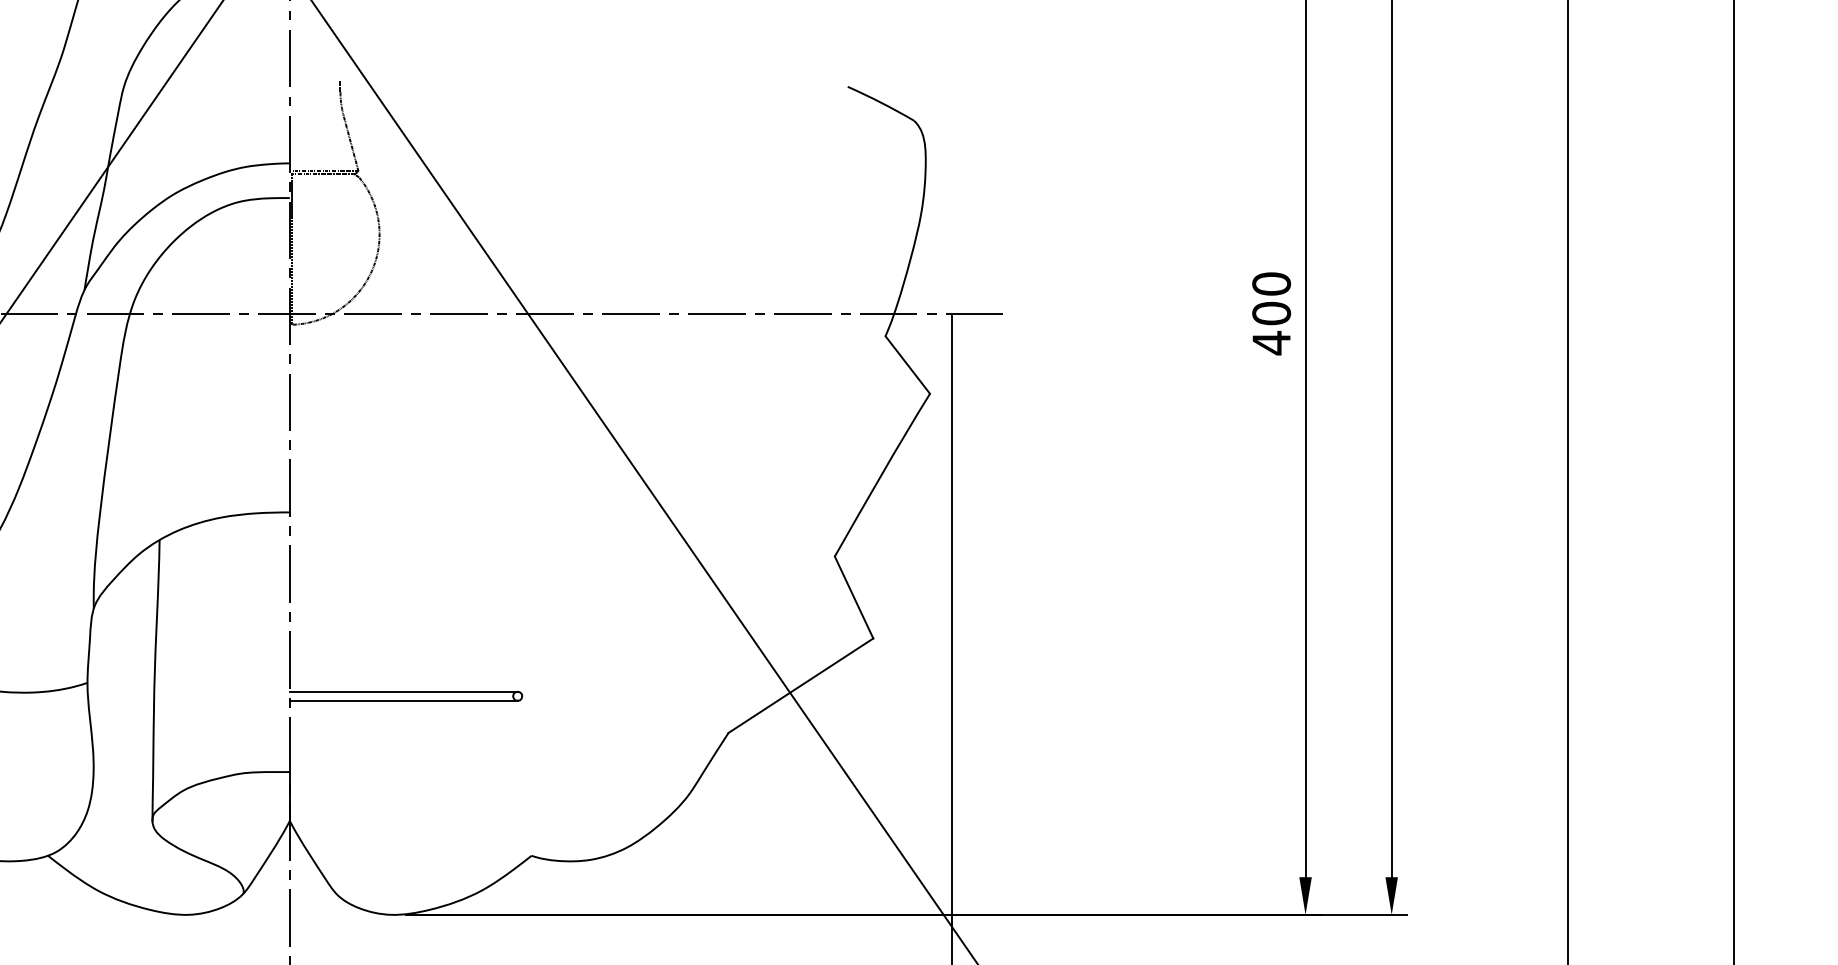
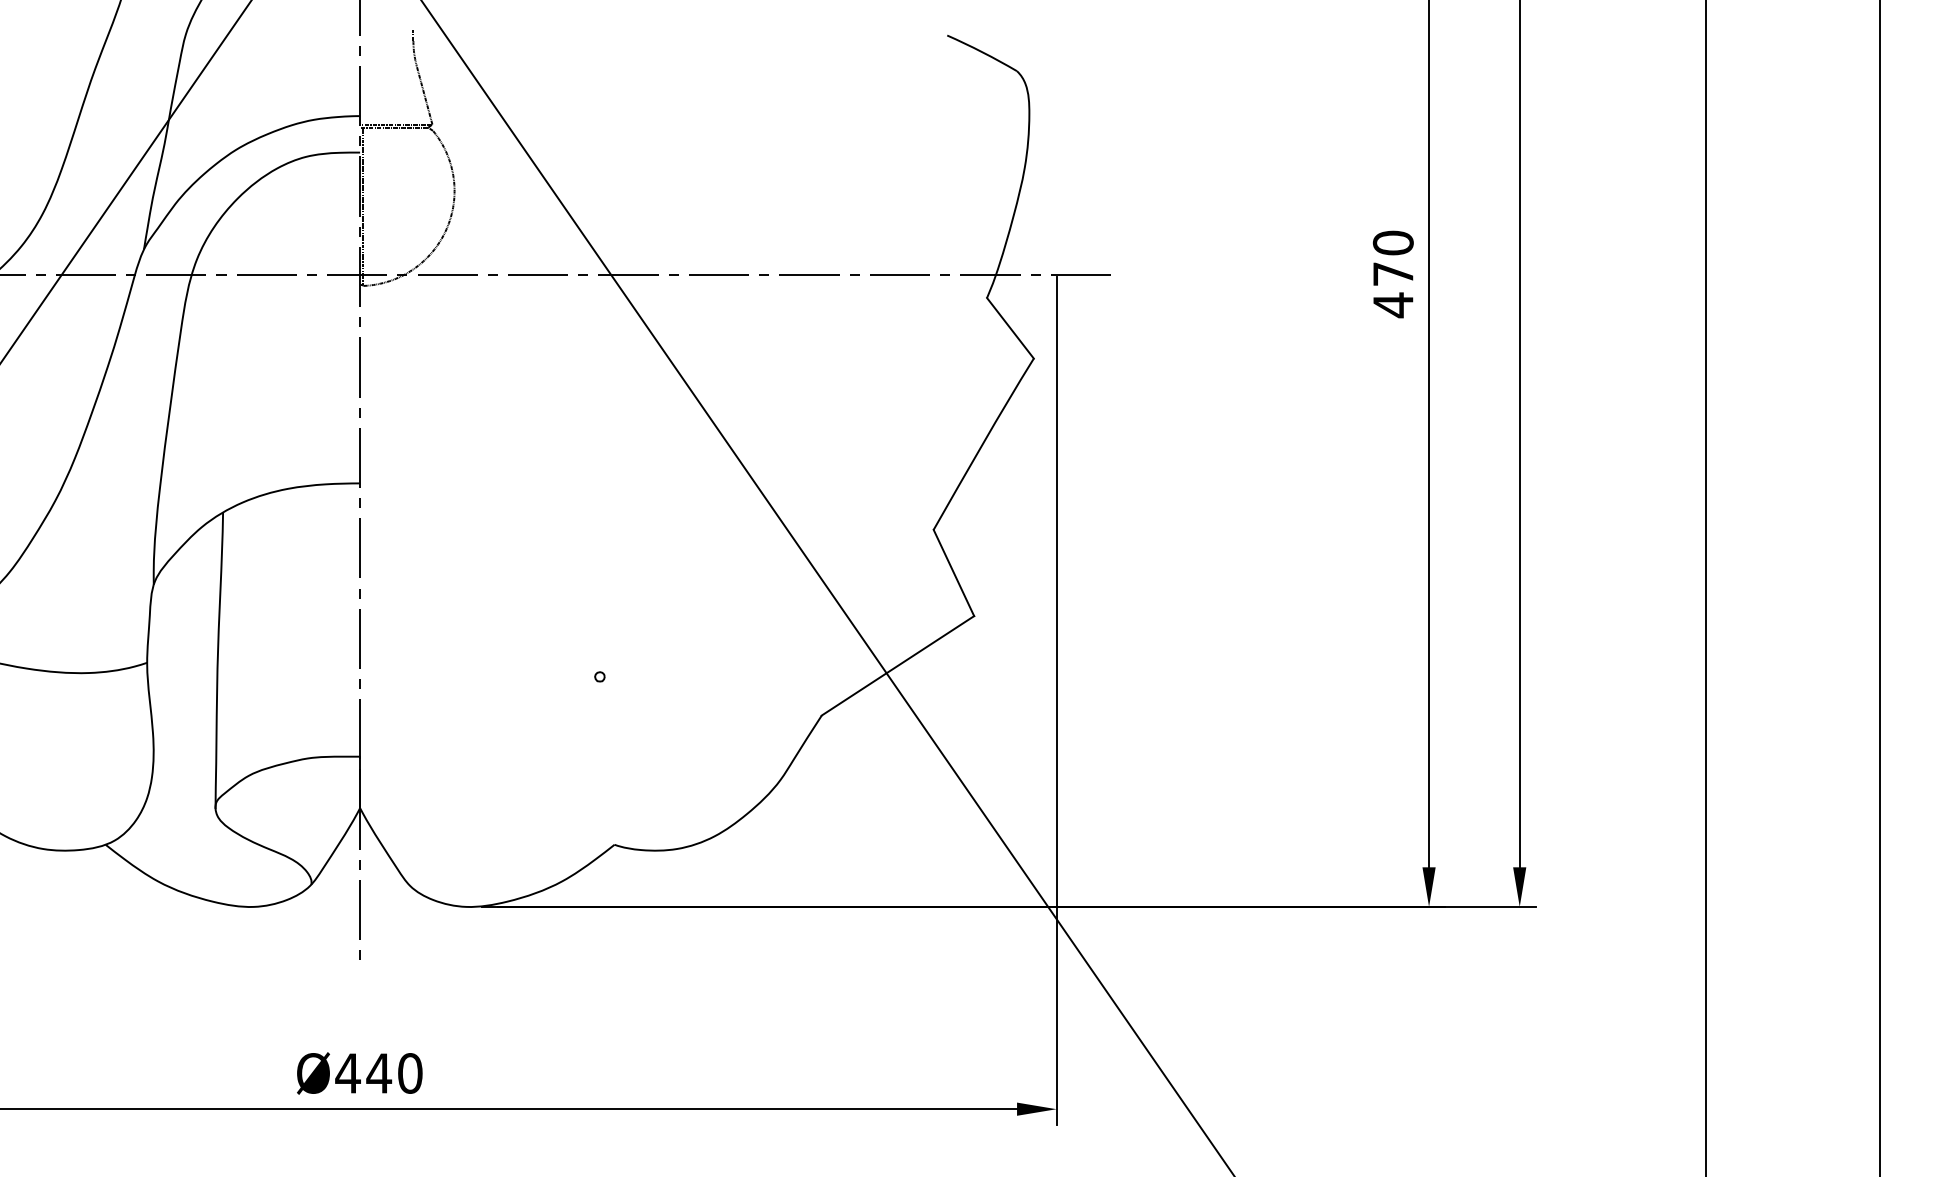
text: (1270, 312) -> (1392, 273), 400 -> 470
line: (404, 692) -> (480, 672), removed
line: (404, 700) -> (480, 681), removed

